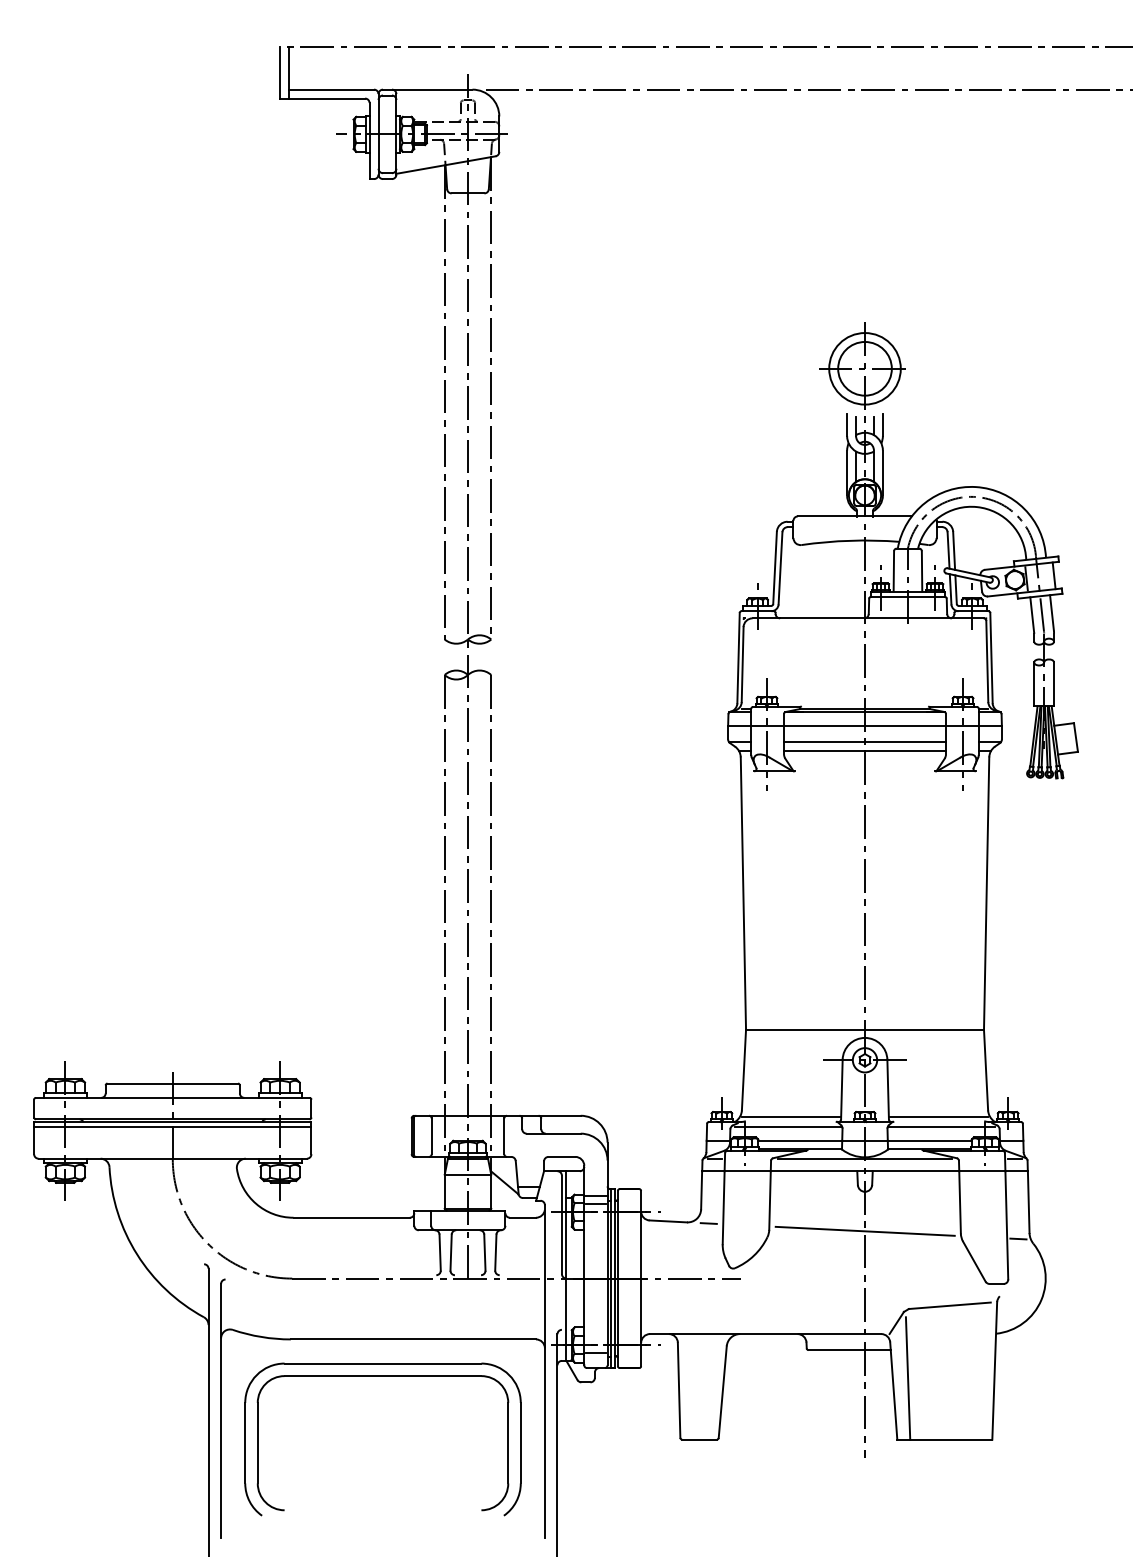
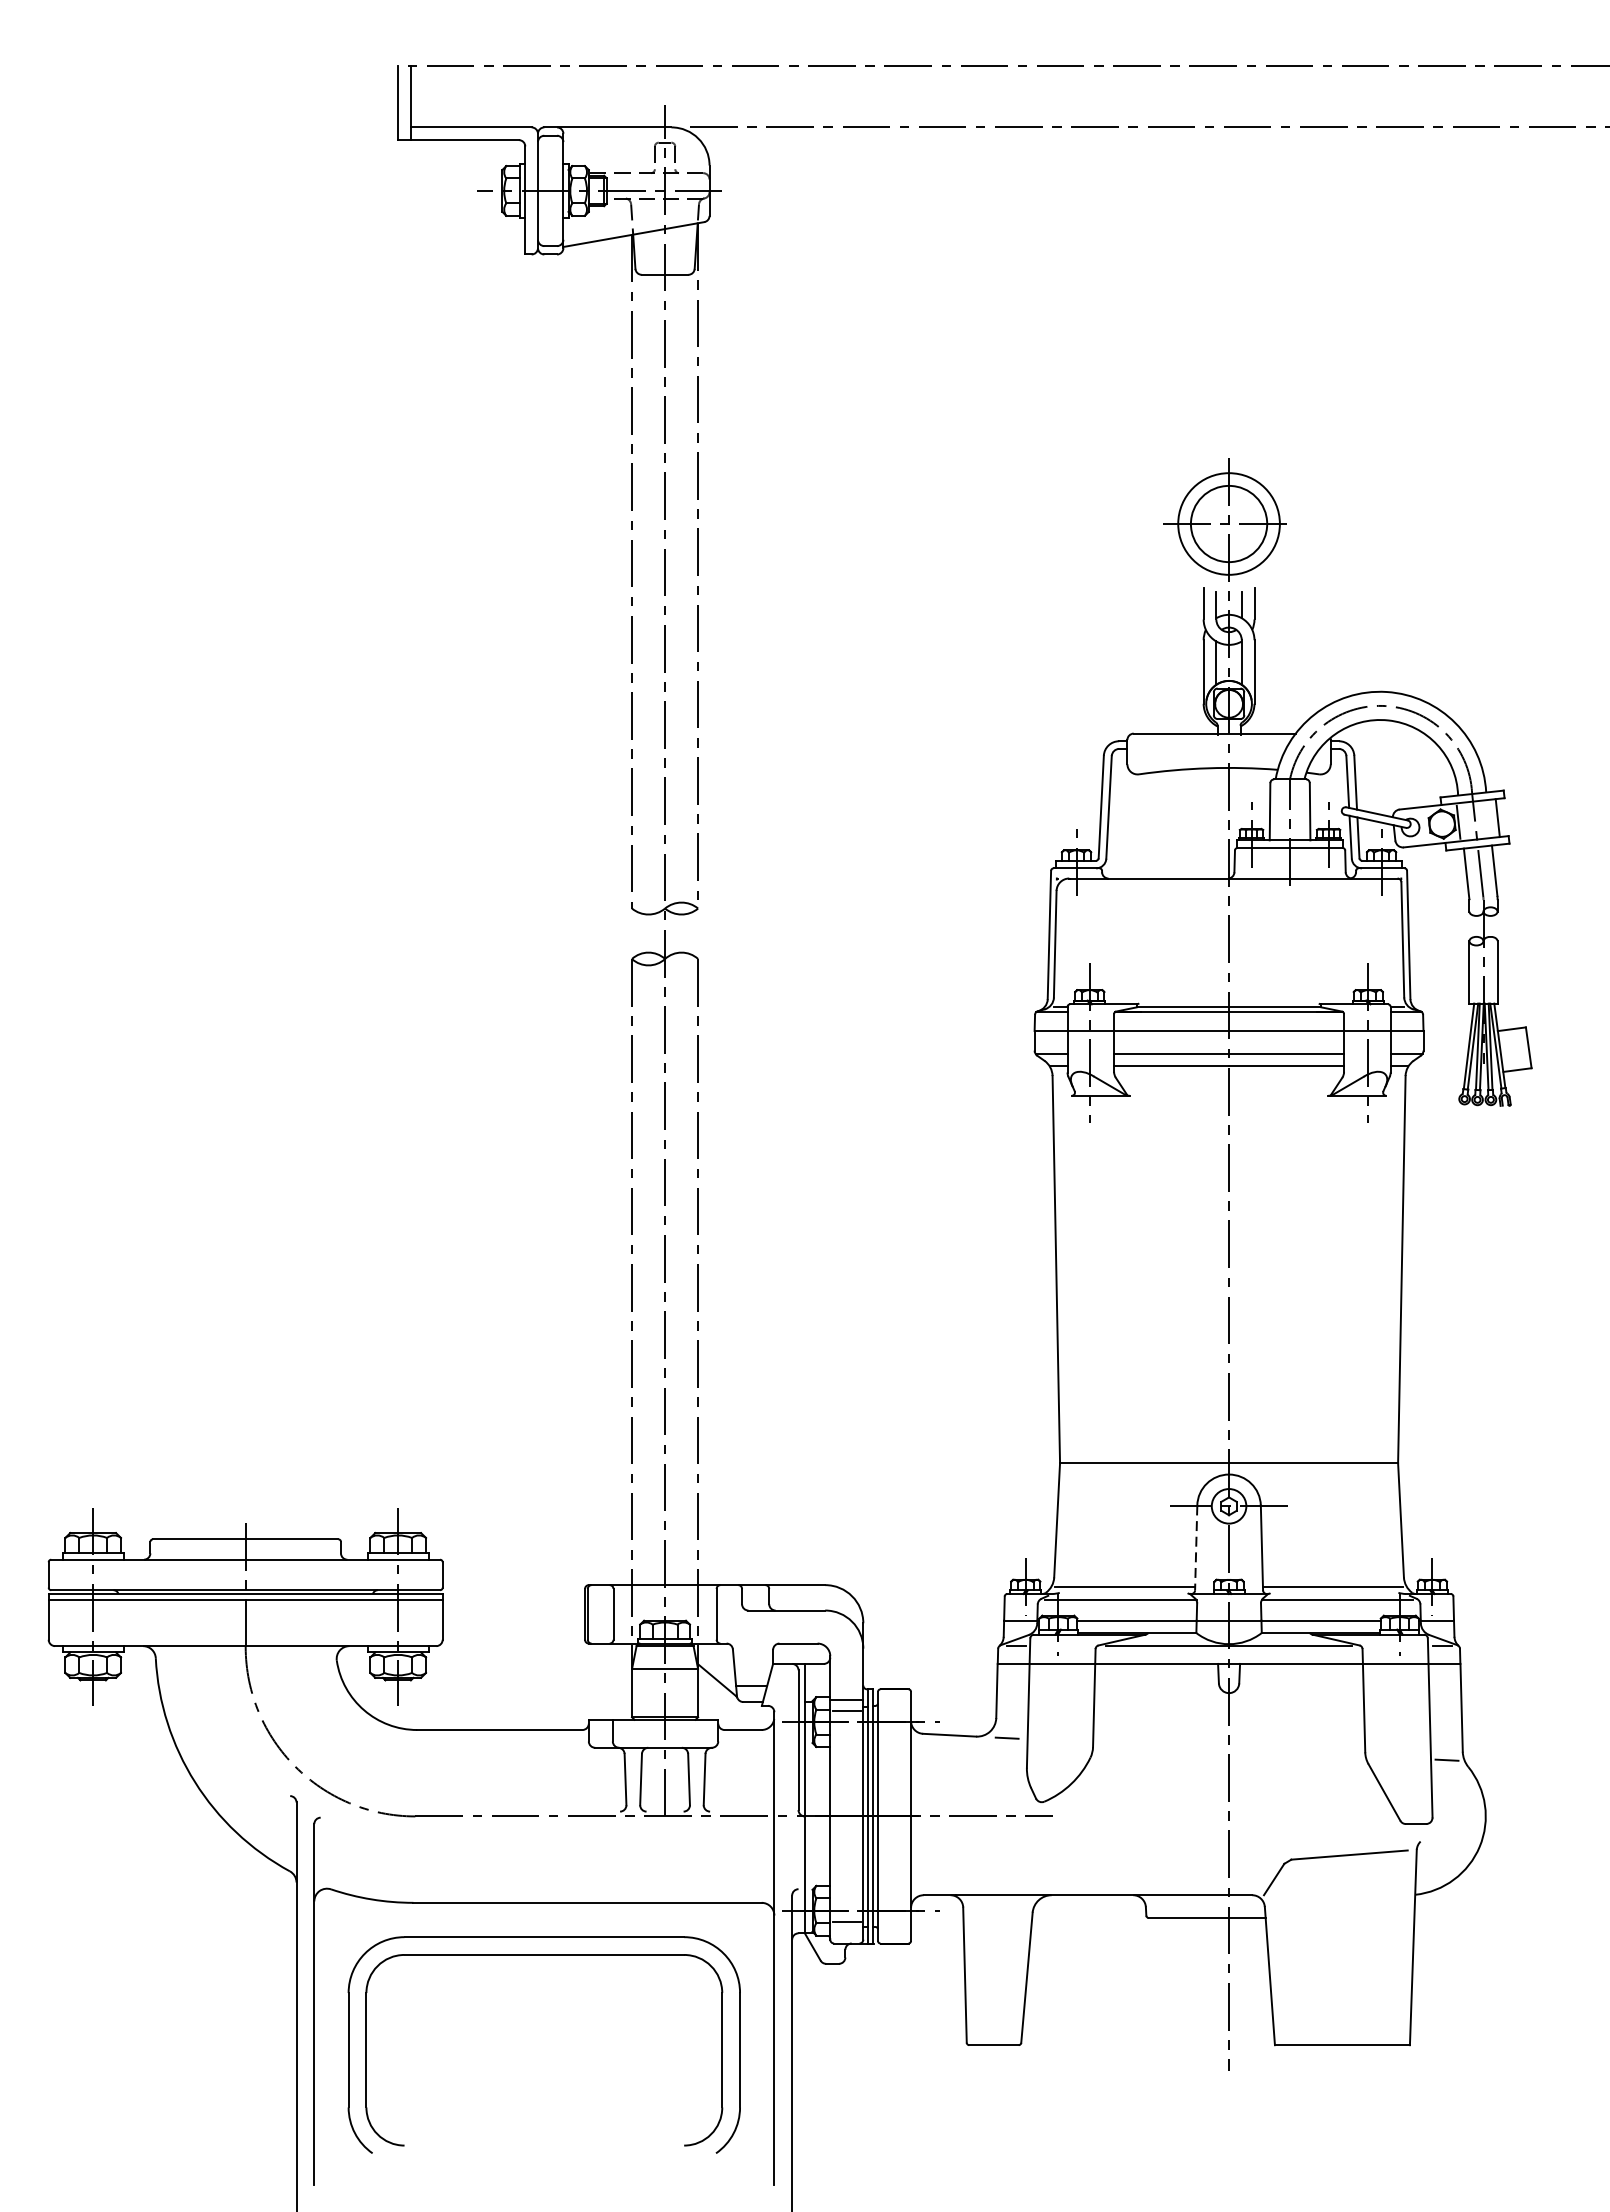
line: (841, 1089) -> (1195, 1547), solid -> dashed
line: (864, 1230) -> (1228, 1748), removed
line: (907, 1378) -> (1289, 1958), removed

